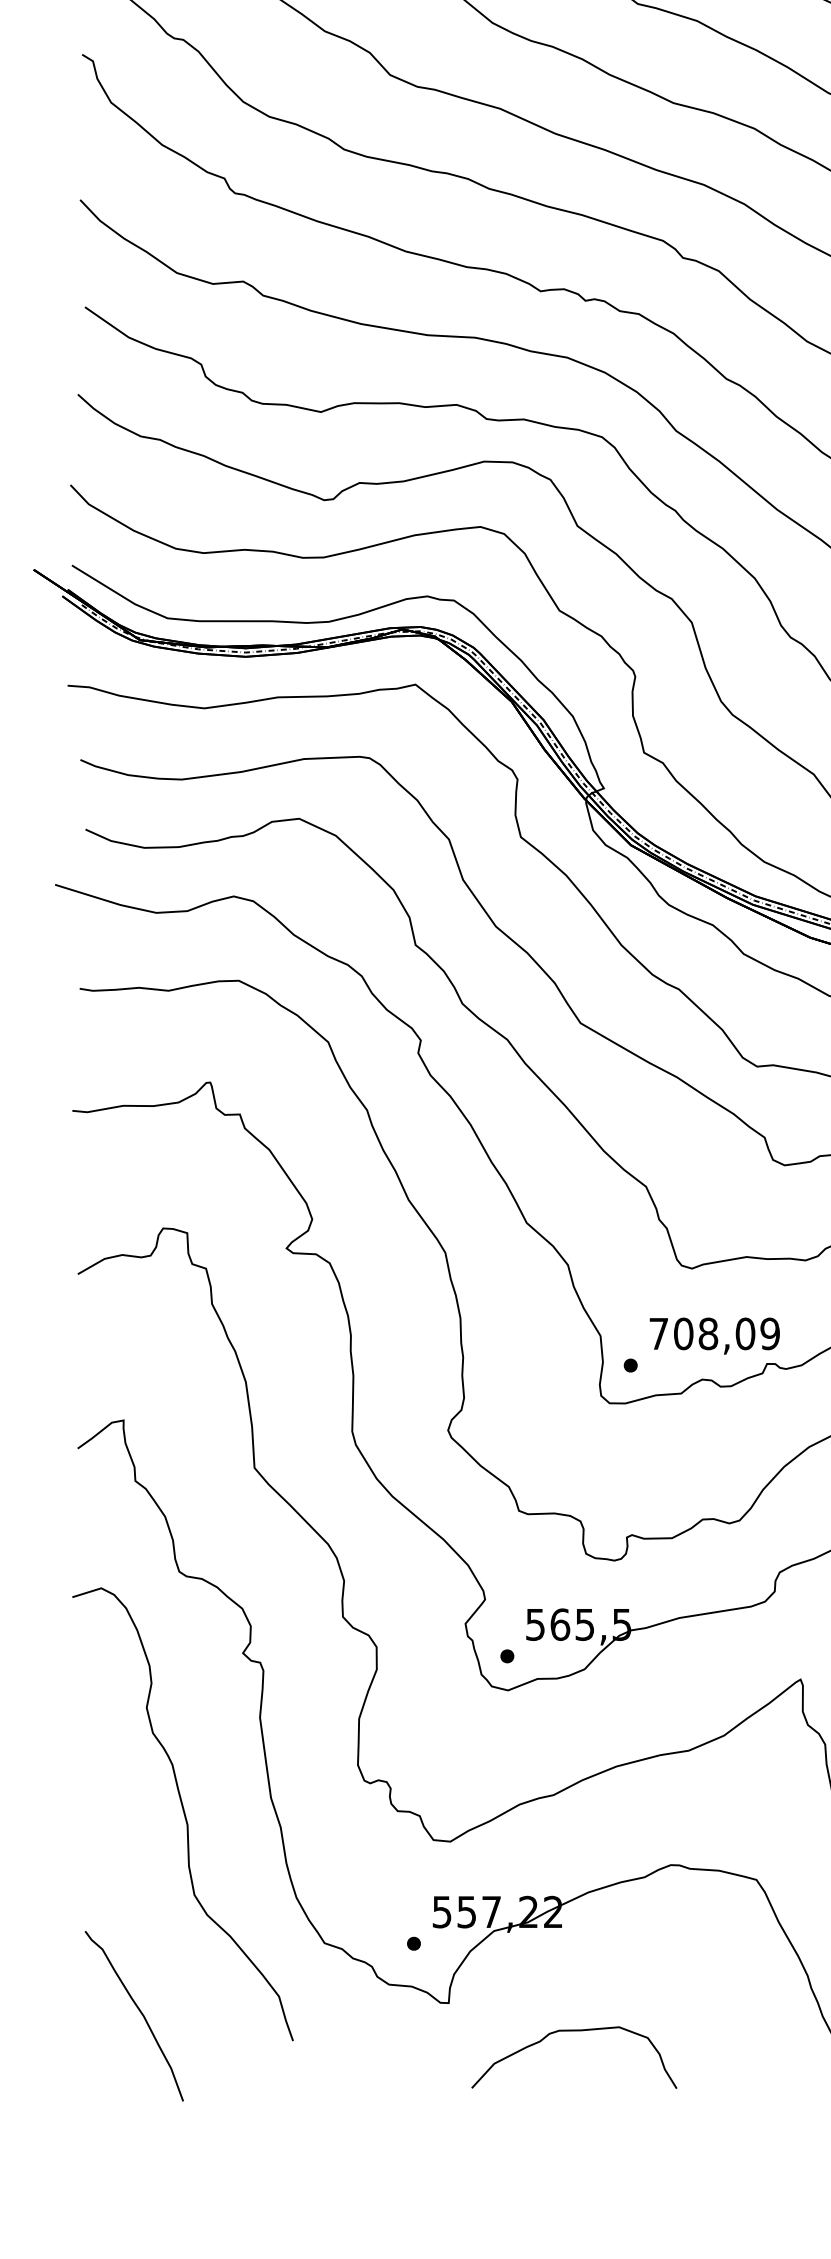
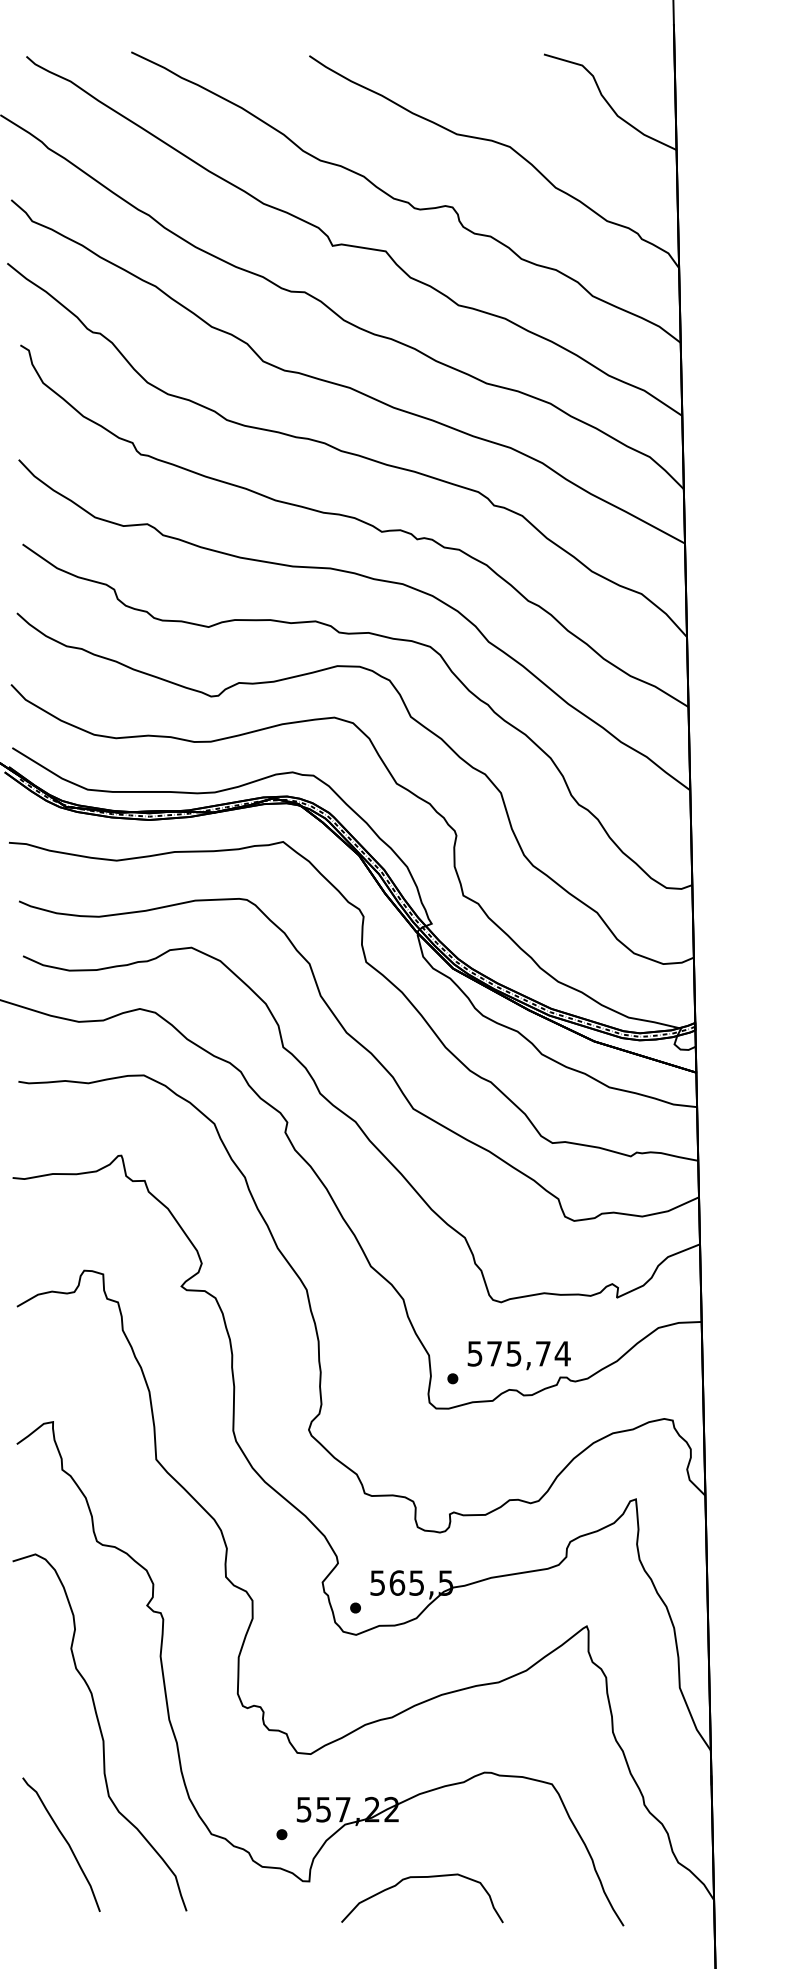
text: (713, 1333) -> (518, 1353), 708,09 -> 575,74
curve: (138, 2010) -> (64, 1840), moved
curve: (574, 2031) -> (422, 1877), moved

